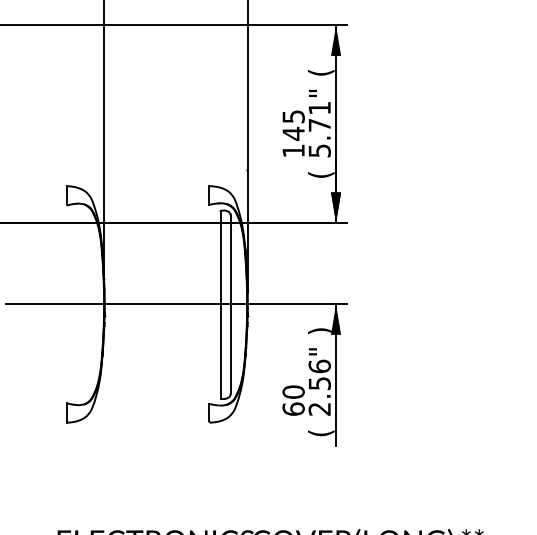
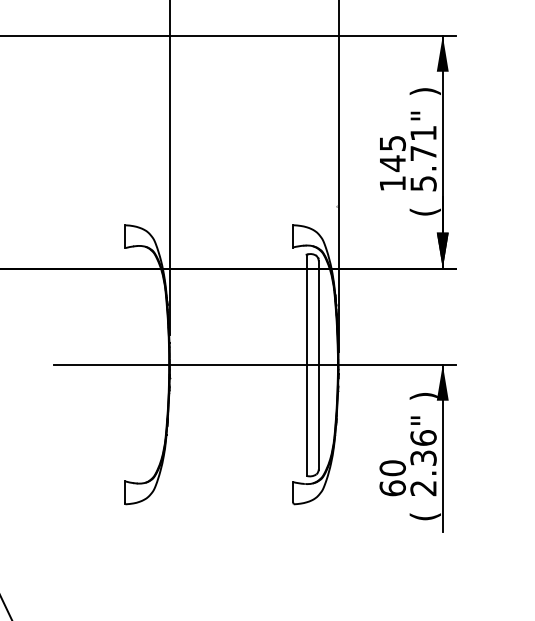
text: (321, 72) -> (425, 91), ( -> )
text: (319, 383) -> (423, 458), 2.56" -> 2.36"

